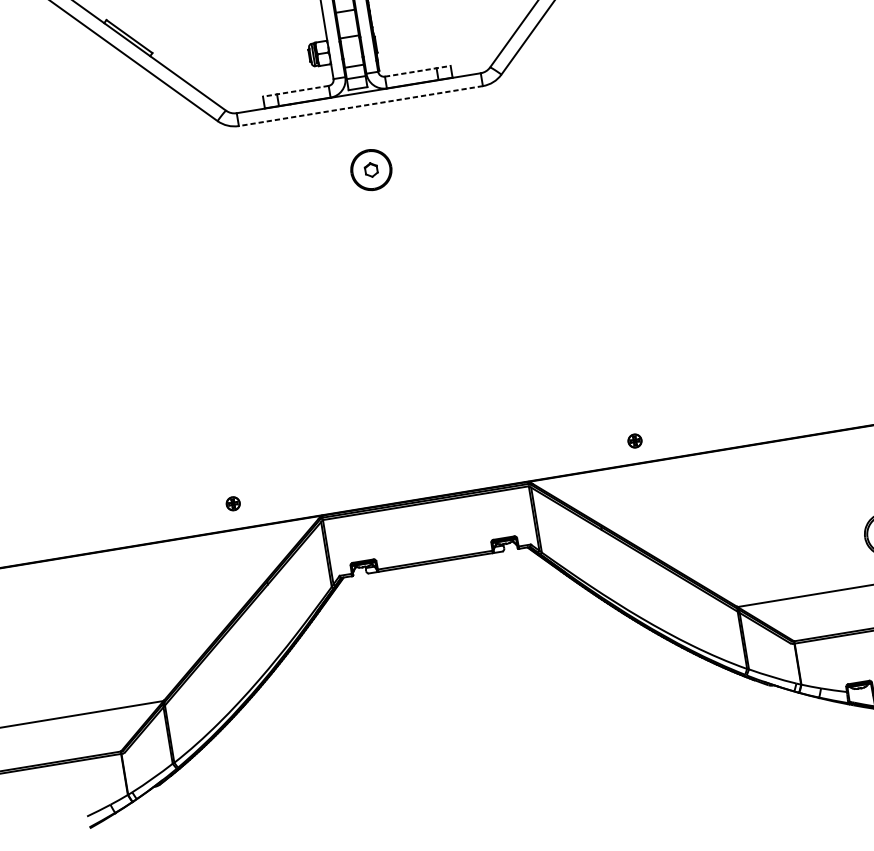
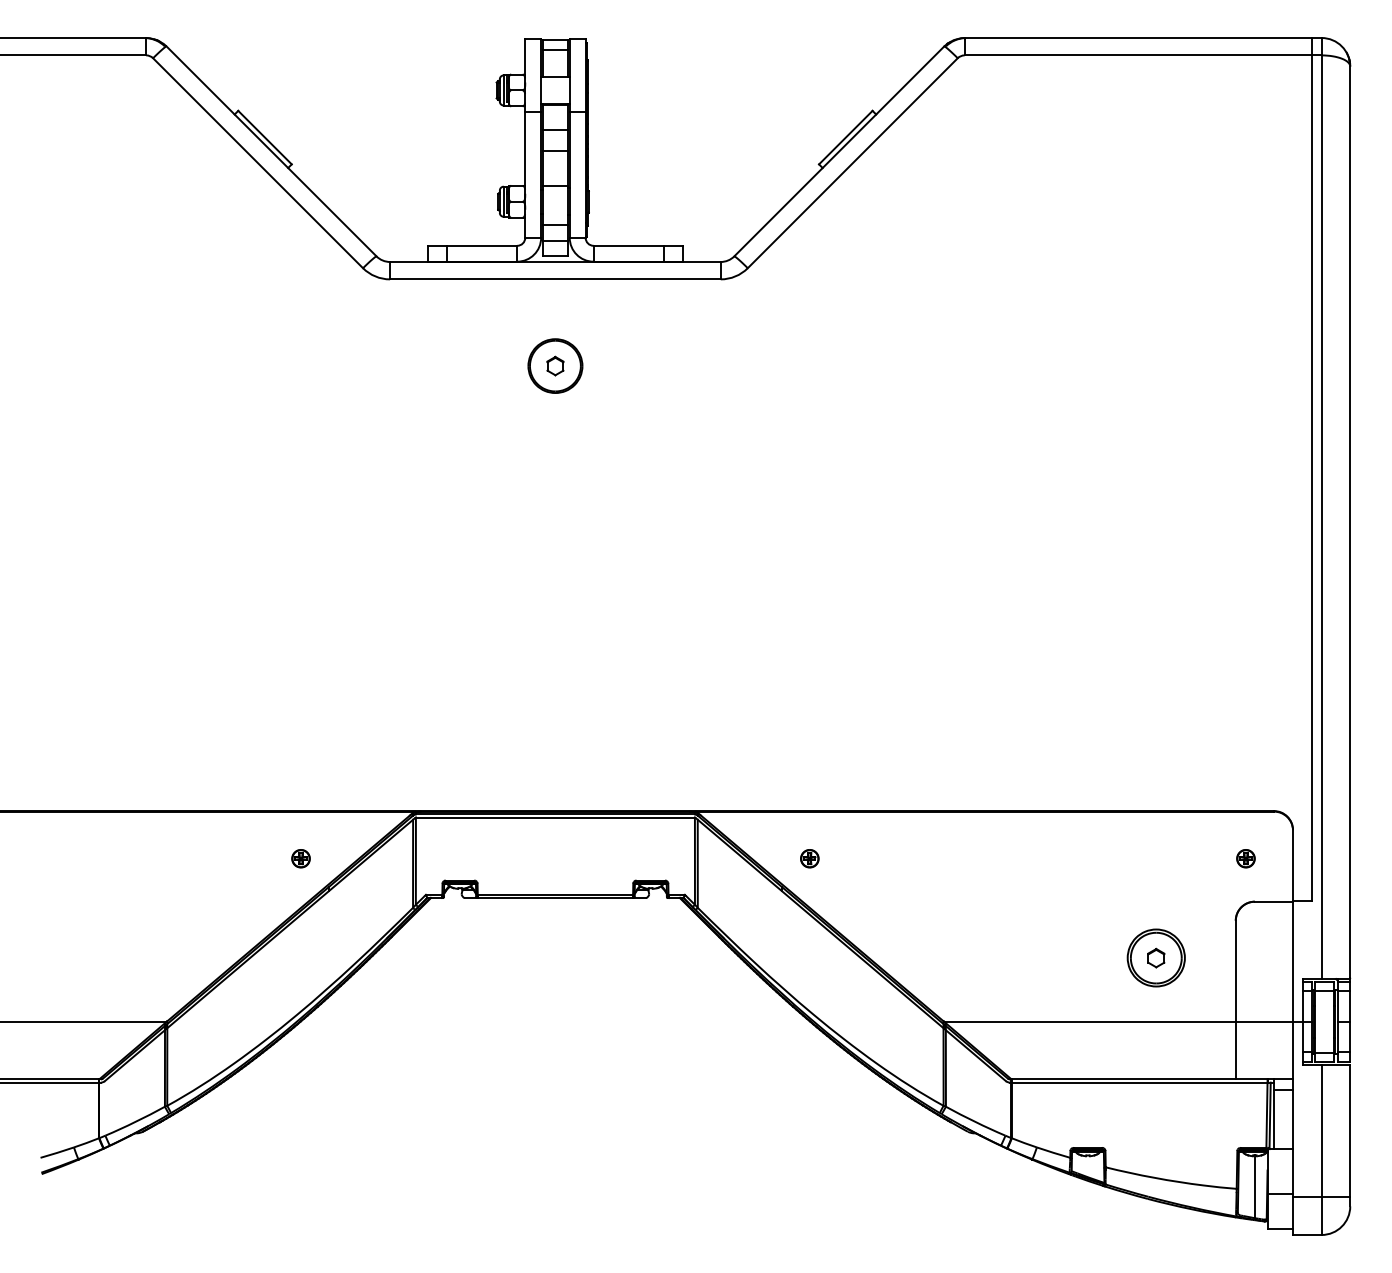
line: (418, 71) -> (638, 245), dashed -> solid
line: (295, 91) -> (472, 245), dashed -> solid
line: (360, 106) -> (554, 279), dashed -> solid
part: (634, 440) -> (809, 858), moved
part: (232, 503) -> (300, 858), moved

